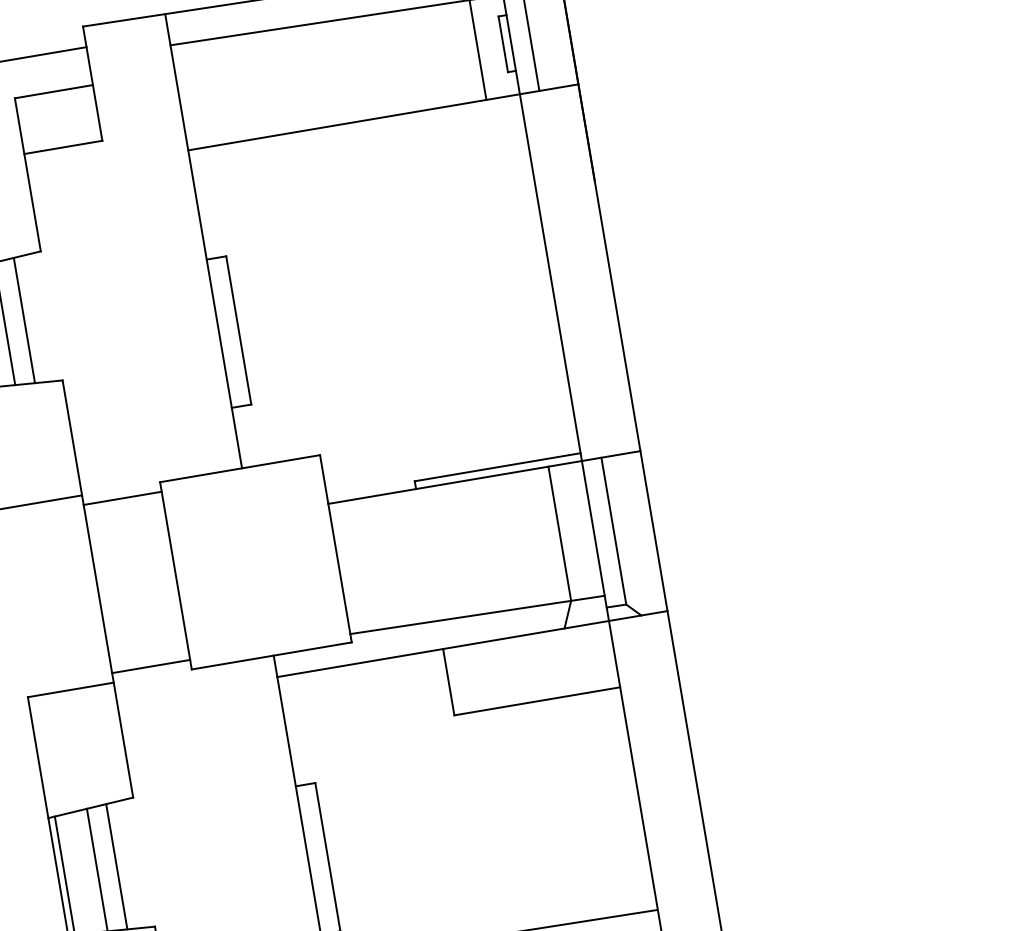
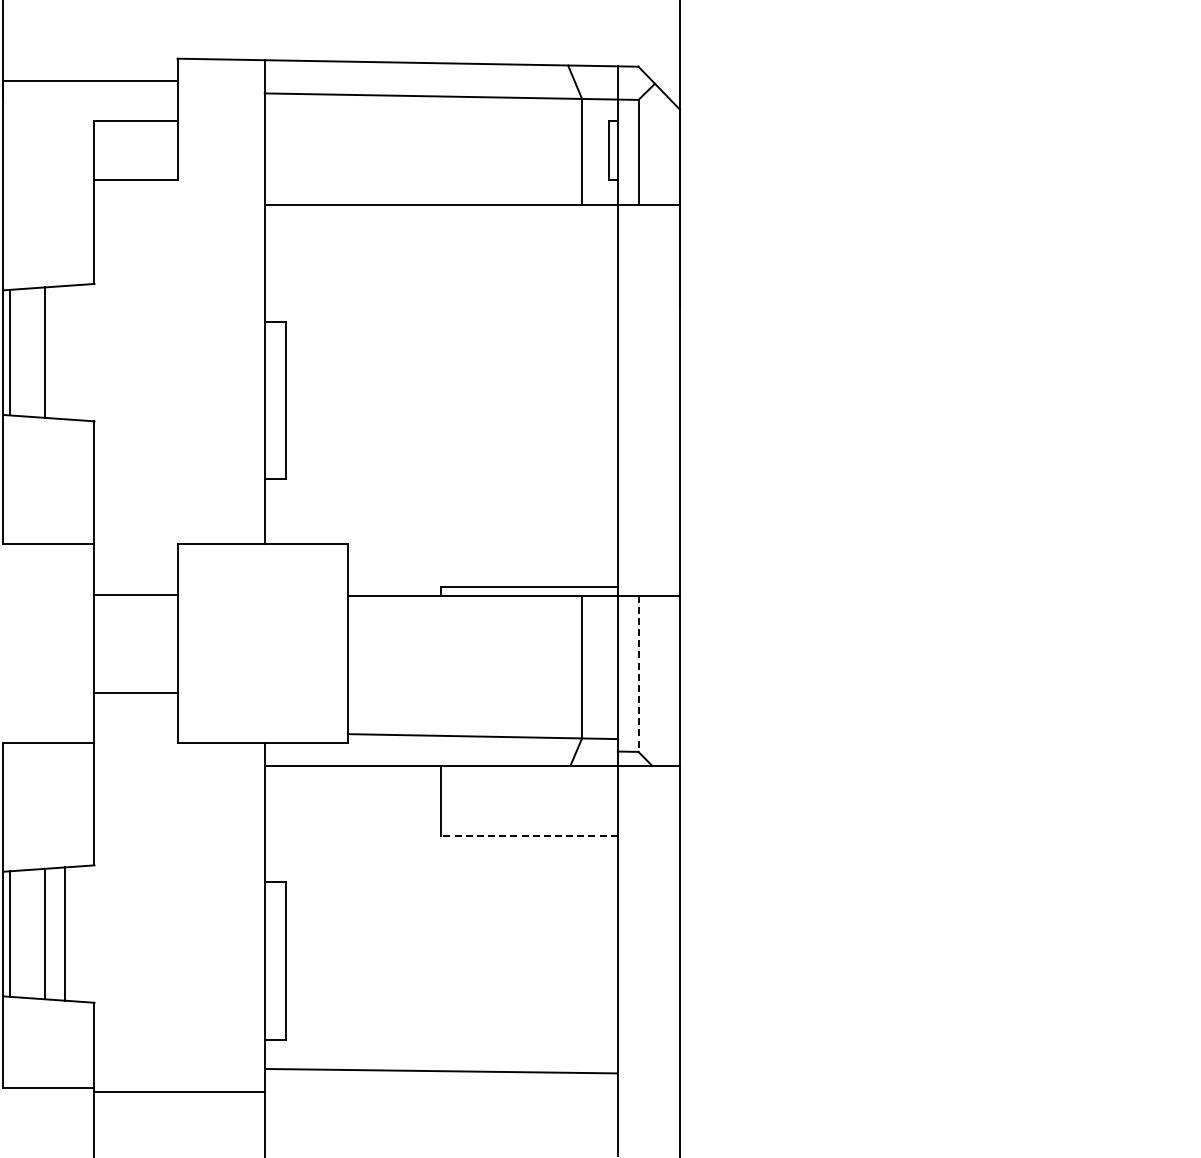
line: (24, 320) -> (65, 352), removed
line: (122, 498) -> (135, 594), moved
line: (613, 531) -> (638, 674), solid -> dashed
line: (150, 666) -> (135, 692), moved
line: (537, 701) -> (529, 836), solid -> dashed

